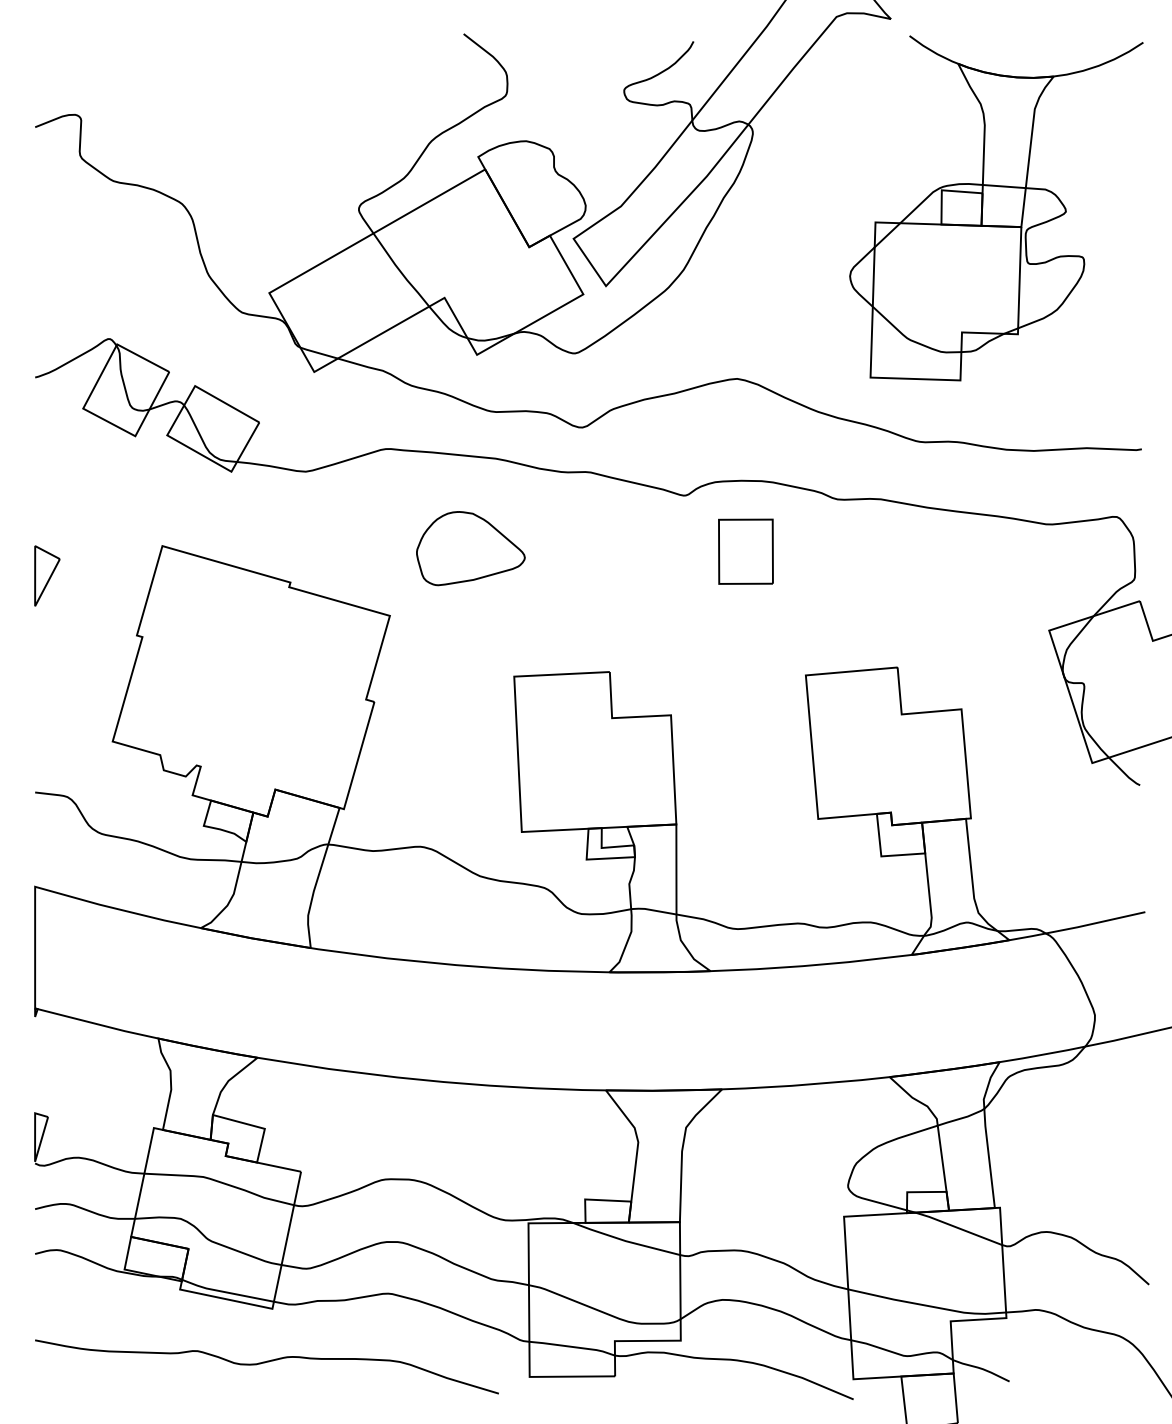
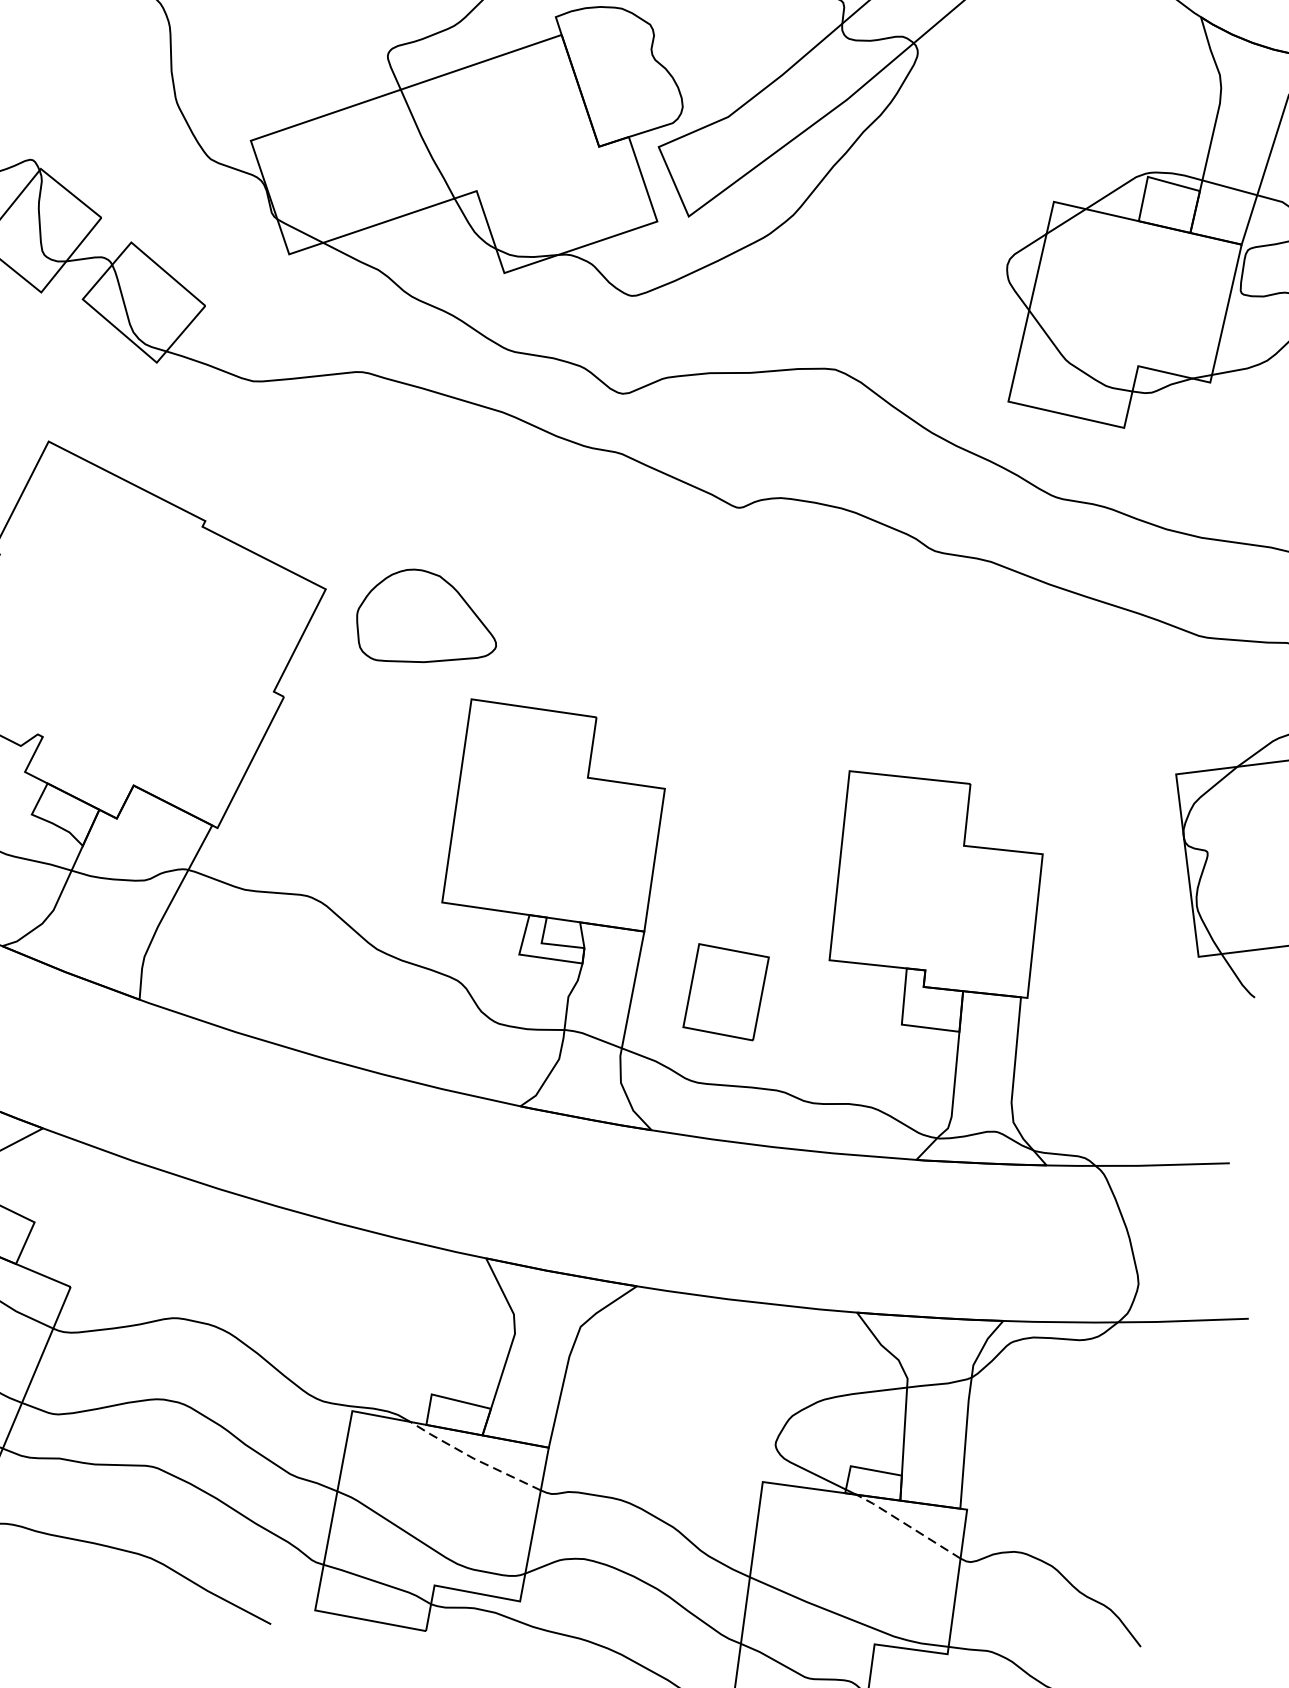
part: (470, 548) -> (428, 620), moved
part: (745, 551) -> (725, 991), moved
line: (957, 1227) -> (907, 1524), solid -> dashed
line: (625, 1241) -> (473, 1459), solid -> dashed

